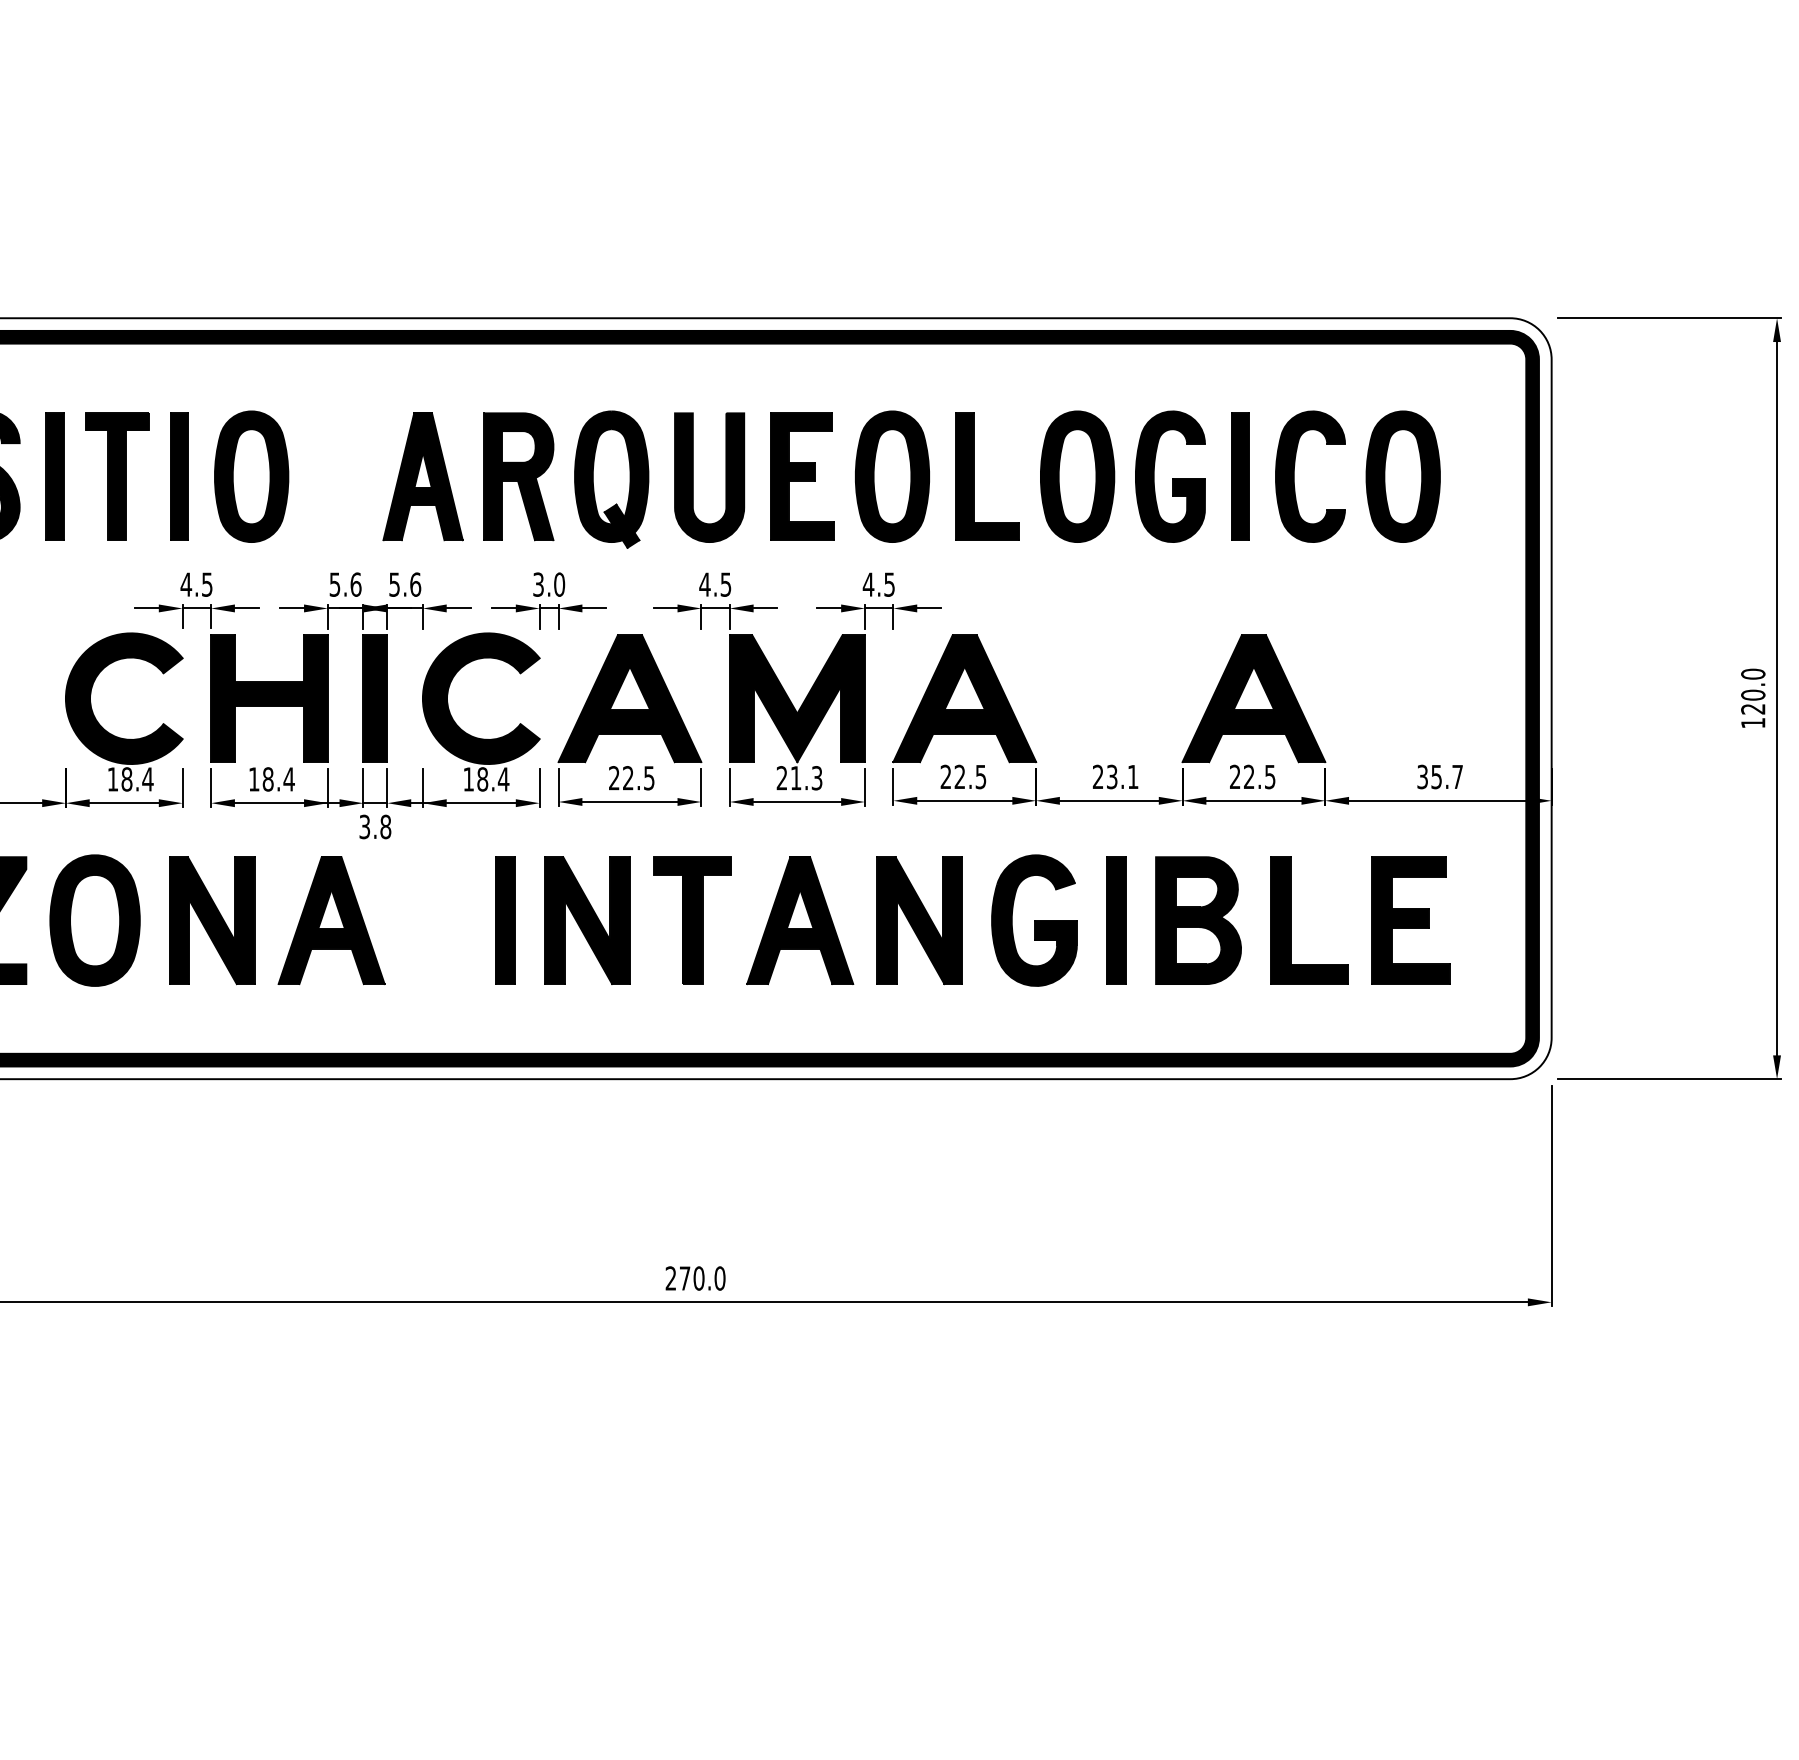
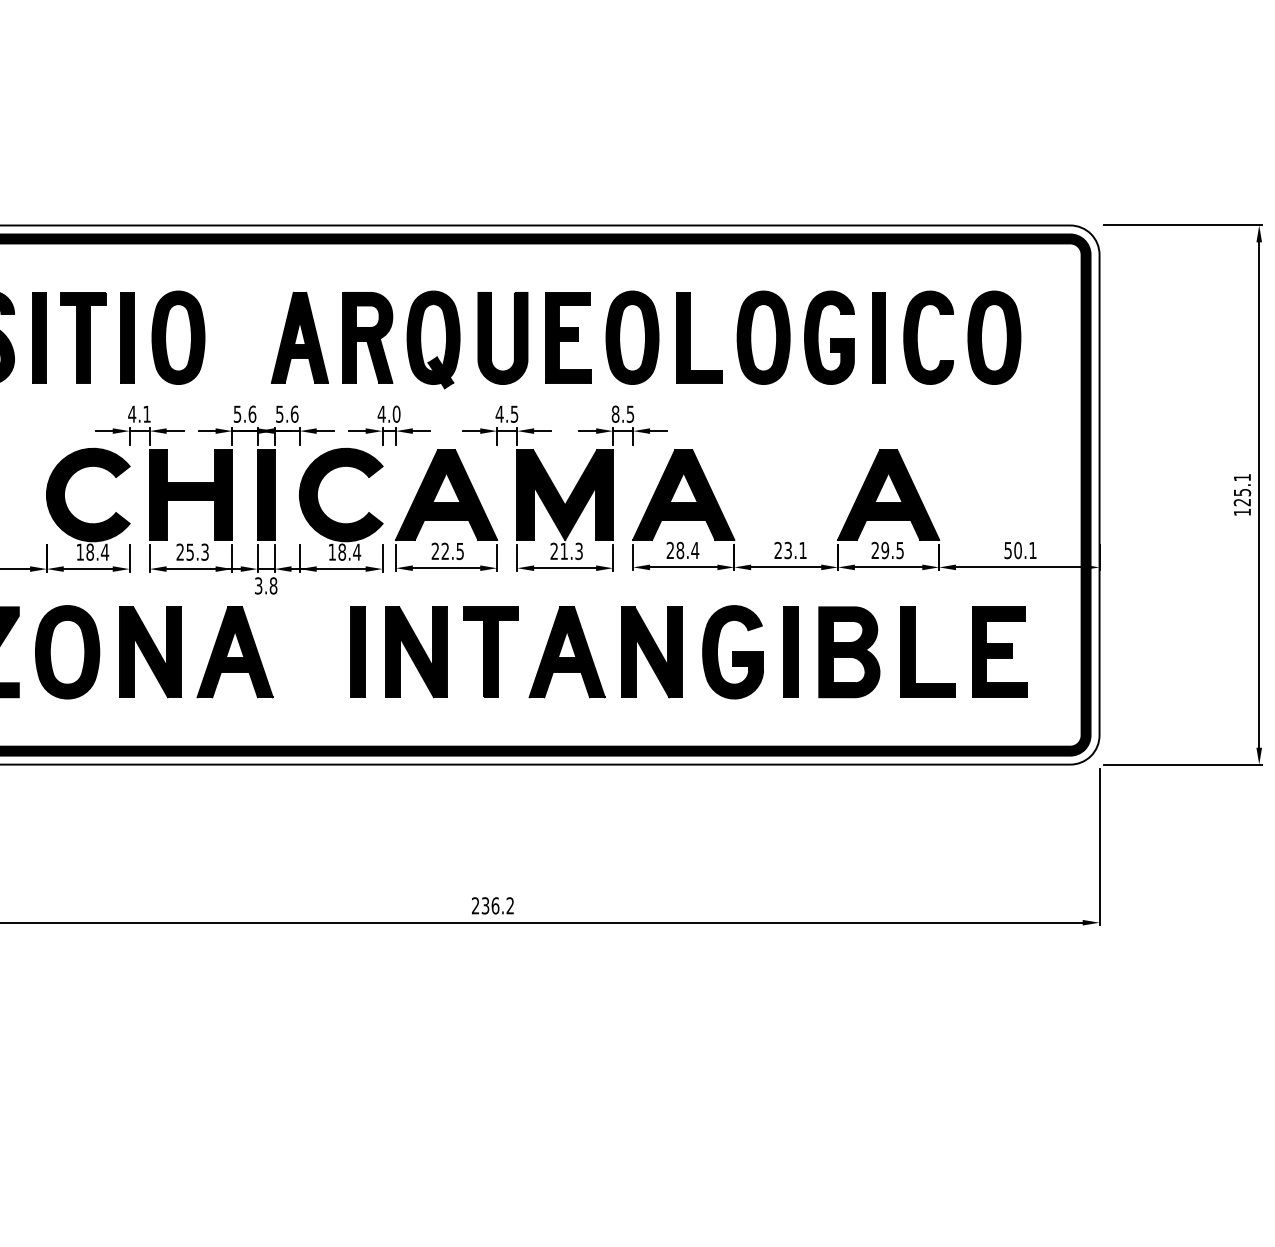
text: (207, 584) -> (147, 414), 4.5 -> 4.1
text: (538, 584) -> (381, 414), 3.0 -> 4.0
text: (868, 584) -> (615, 414), 4.5 -> 8.5
text: (1753, 684) -> (1242, 484), 120.0 -> 125.1
text: (970, 776) -> (687, 550), 22.5 -> 28.4
text: (1248, 776) -> (884, 550), 22.5 -> 29.5
text: (1440, 776) -> (1020, 550), 35.7 -> 50.1
text: (271, 779) -> (192, 552), 18.4 -> 25.3
text: (702, 1278) -> (497, 905), 270.0 -> 236.2

